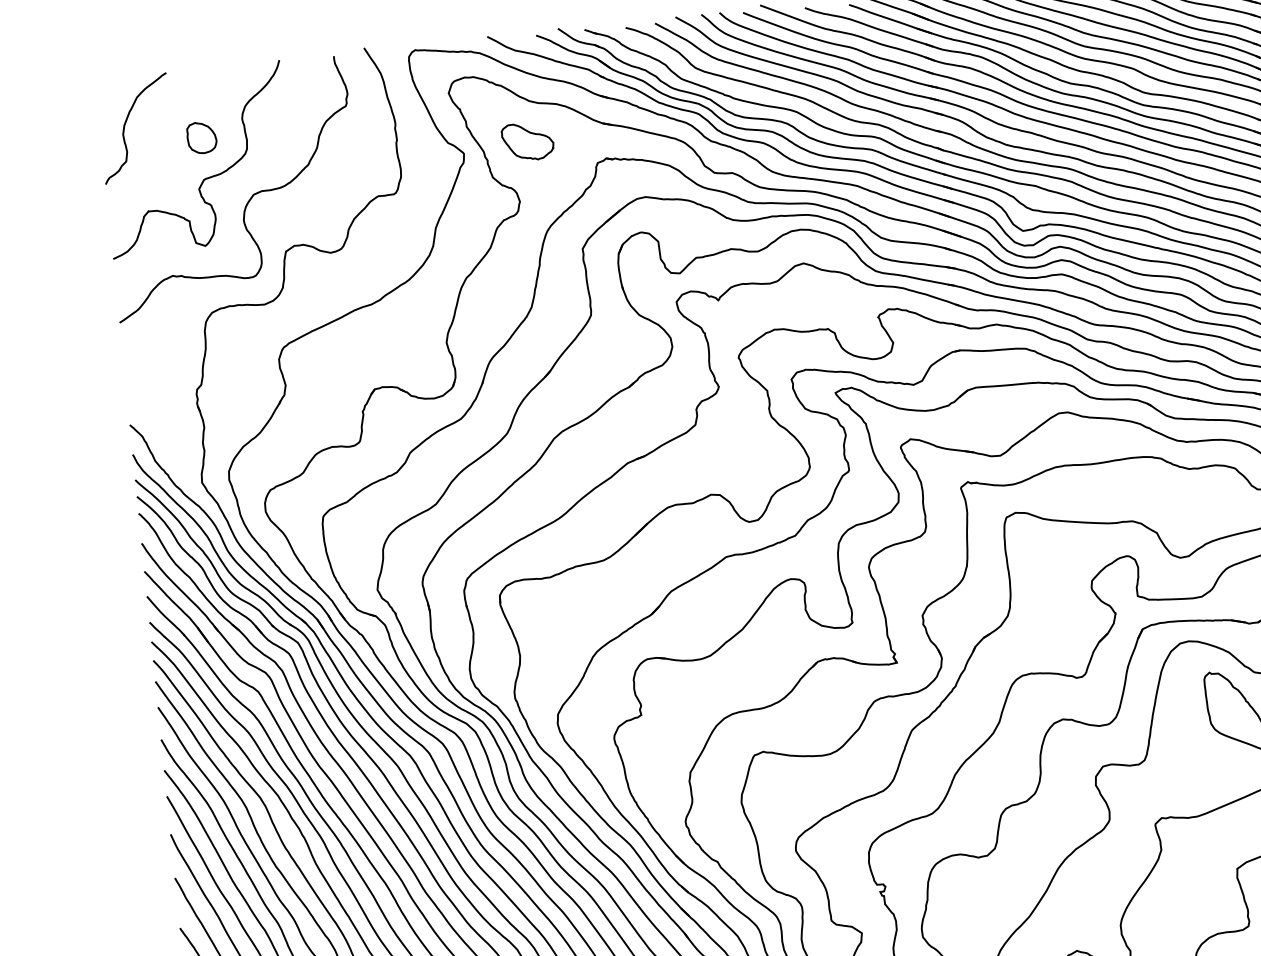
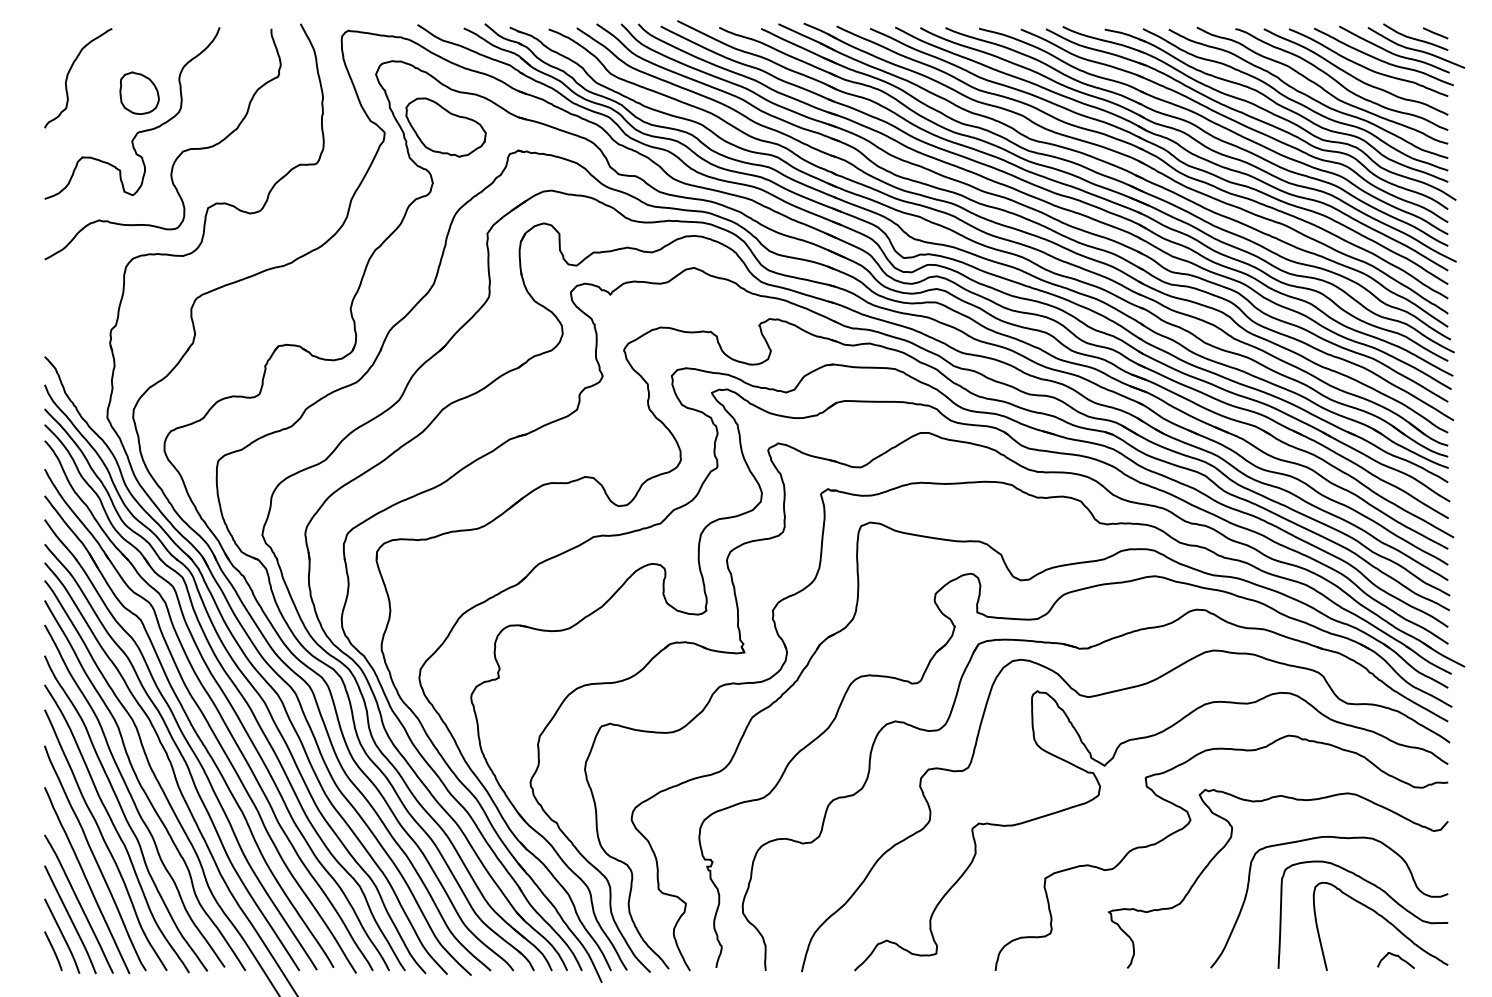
part: (201, 137) -> (139, 92), size x1.43
part: (527, 141) -> (445, 127), size x1.67

